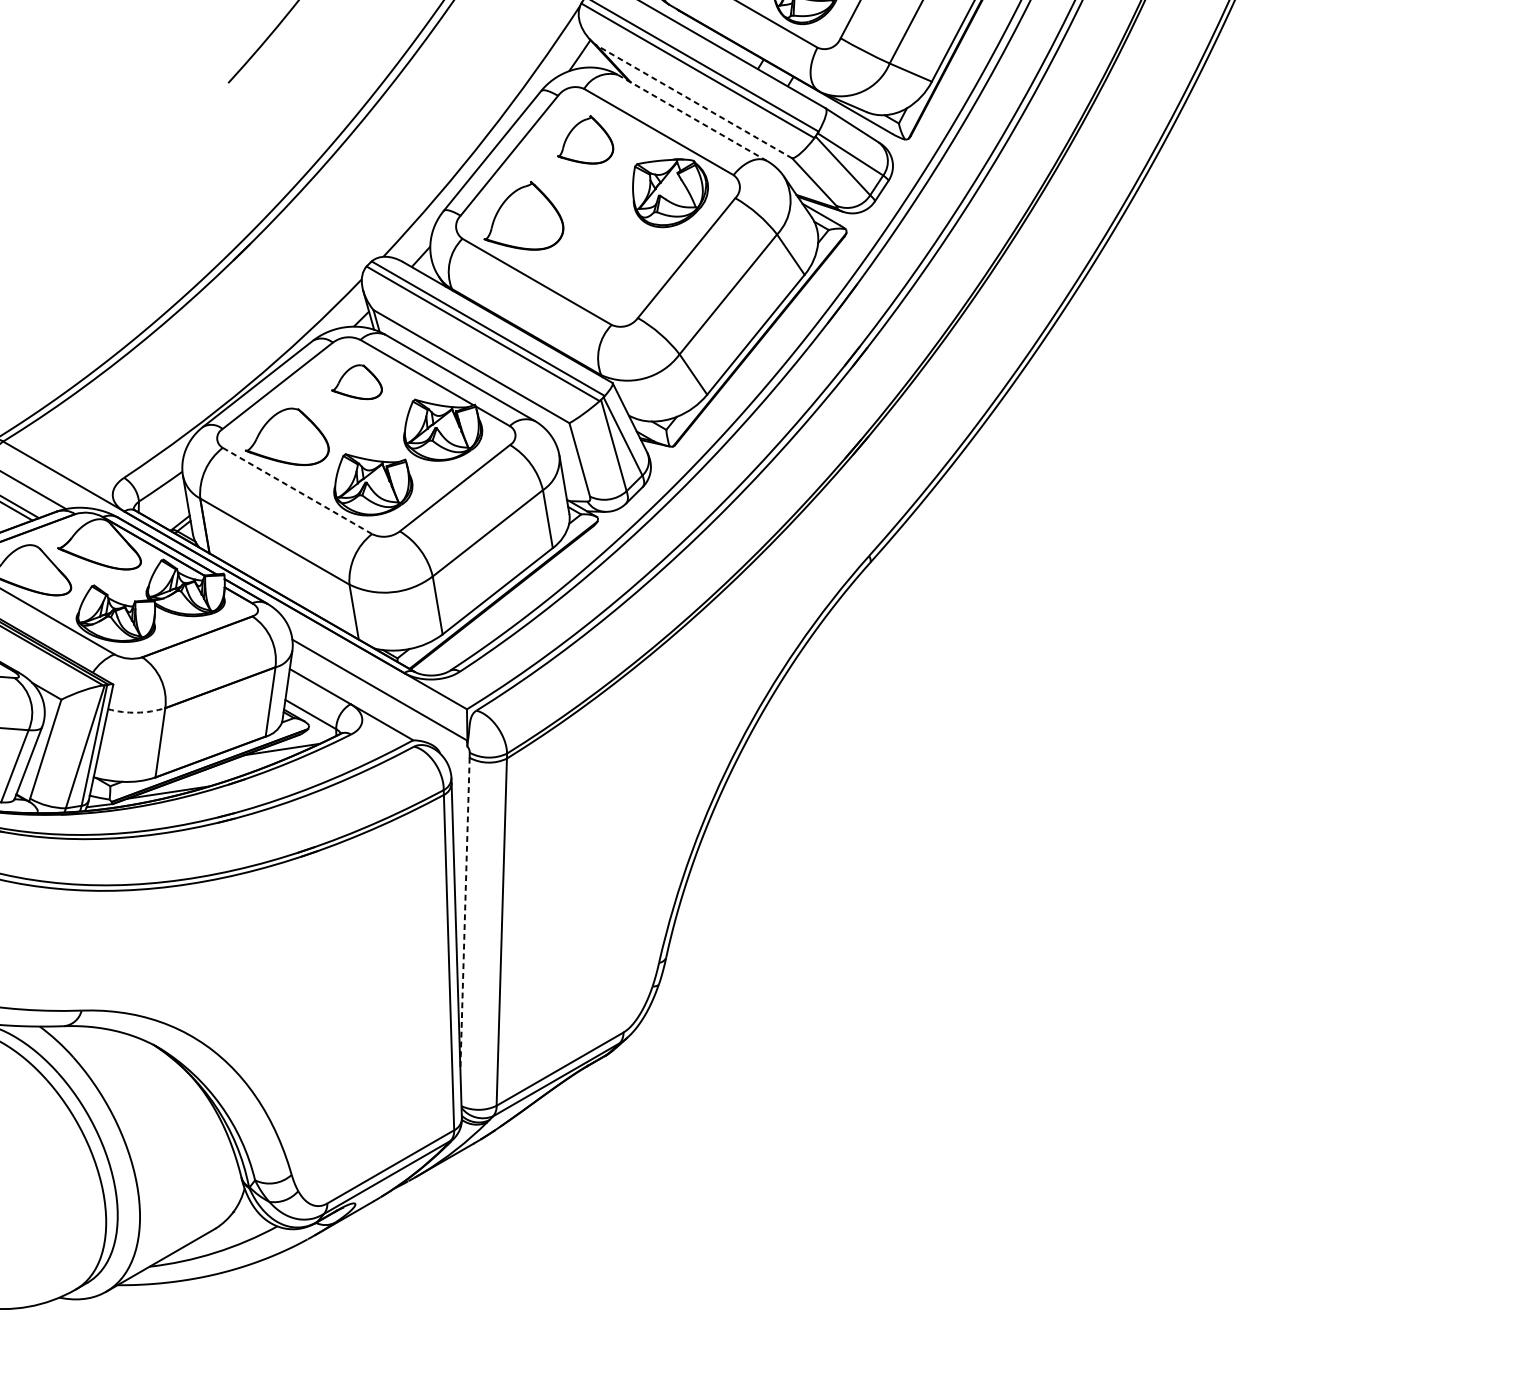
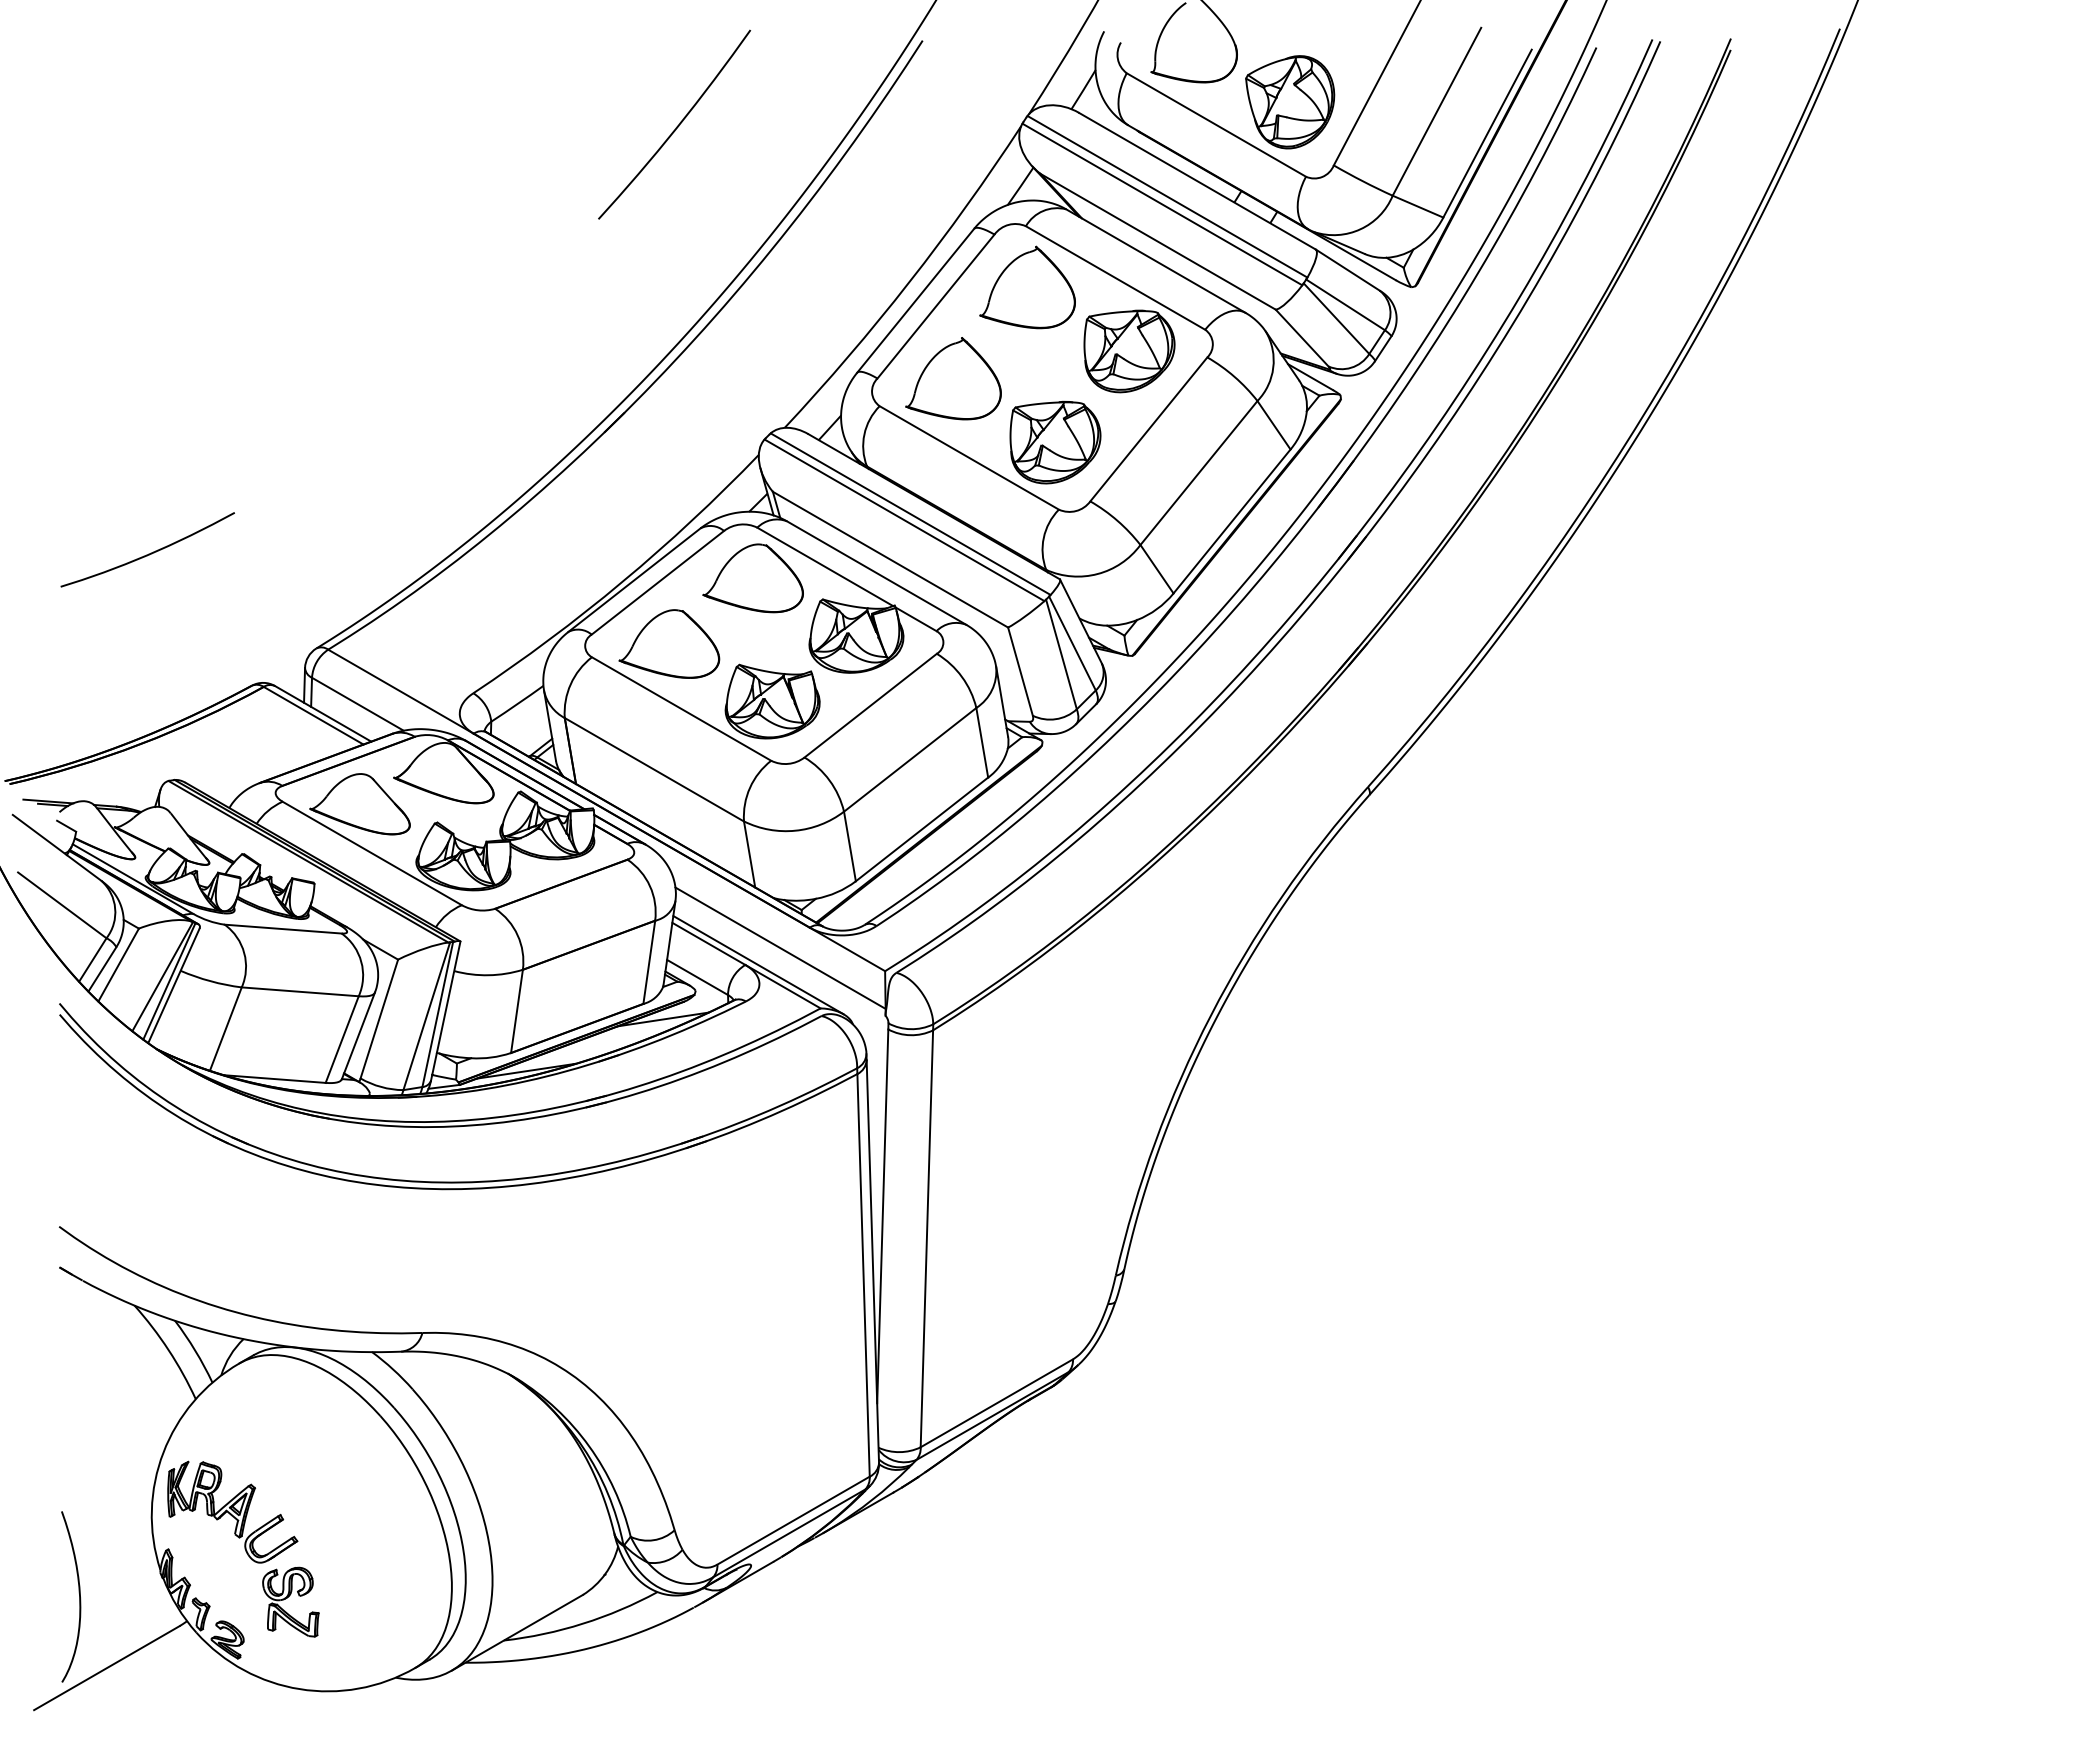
line: (694, 101) -> (1158, 241), dashed -> solid
line: (692, 117) -> (1155, 260), dashed -> solid
part: (585, 139) -> (1027, 287), size x1.43
part: (608, 269) -> (1055, 442), added
part: (356, 382) -> (752, 578), size x1.67
line: (298, 491) -> (682, 709), dashed -> solid
line: (361, 704) -> (758, 965), added
arc: (136, 712) -> (488, 975), dashed -> solid
line: (464, 913) -> (882, 1216), dashed -> solid

